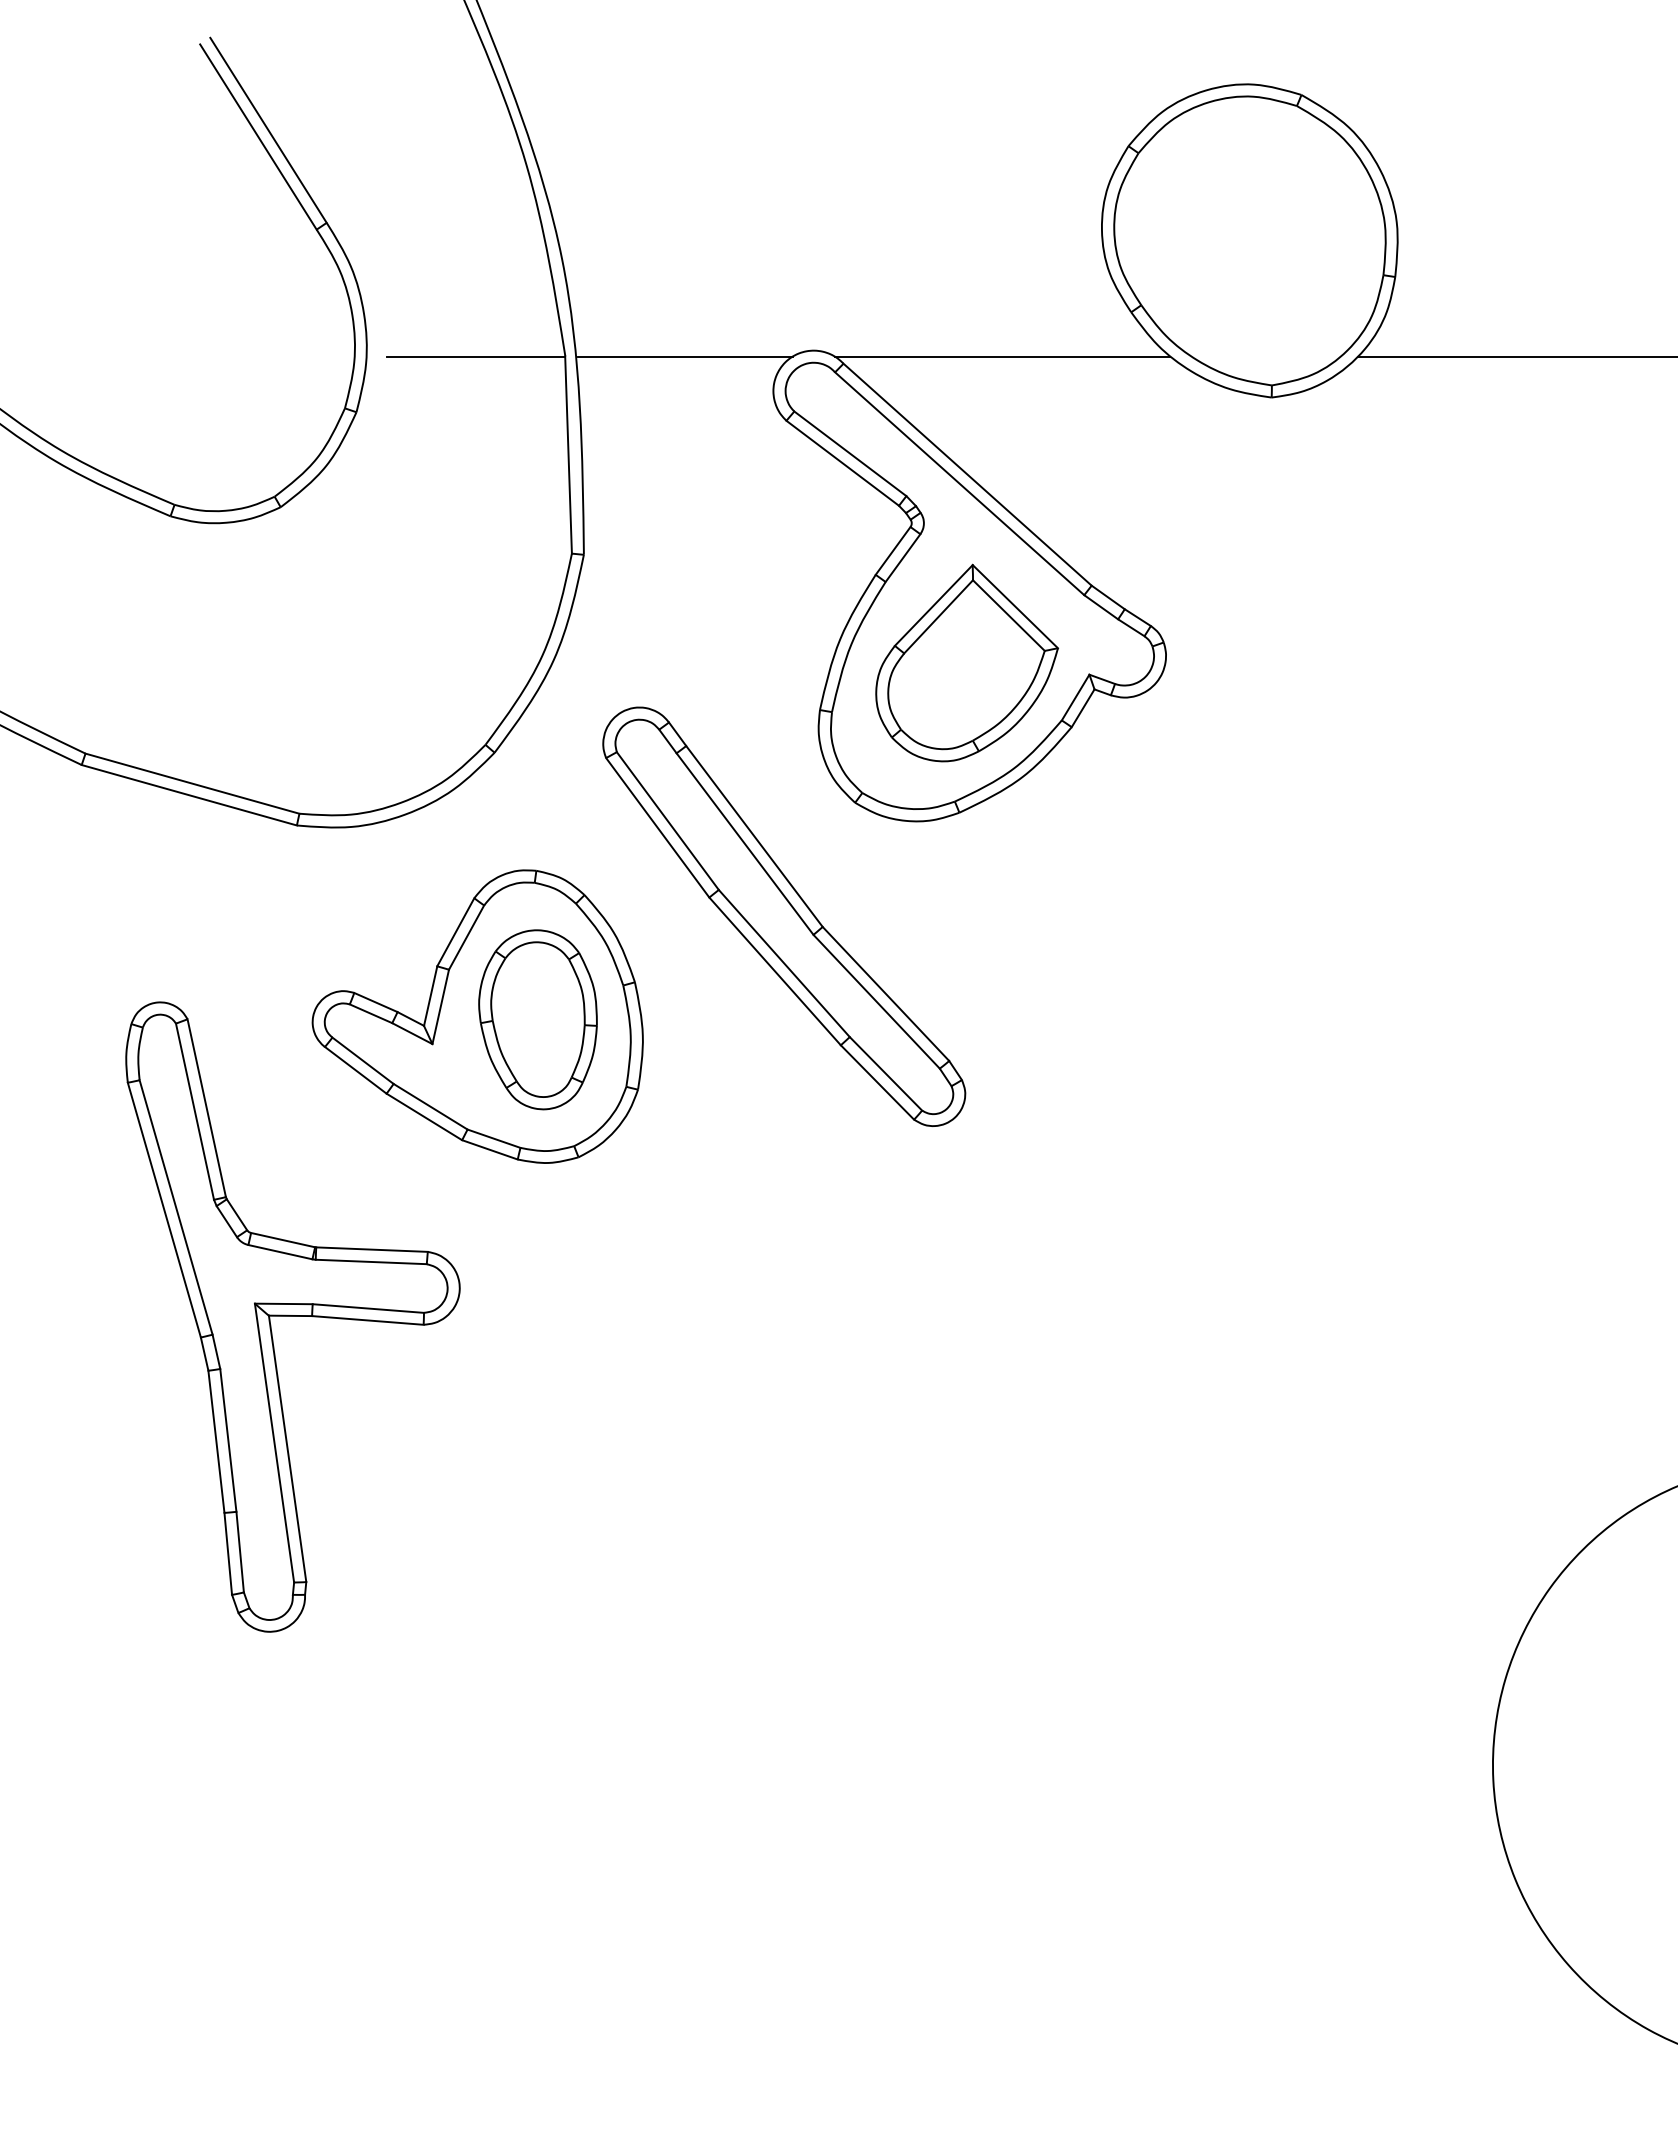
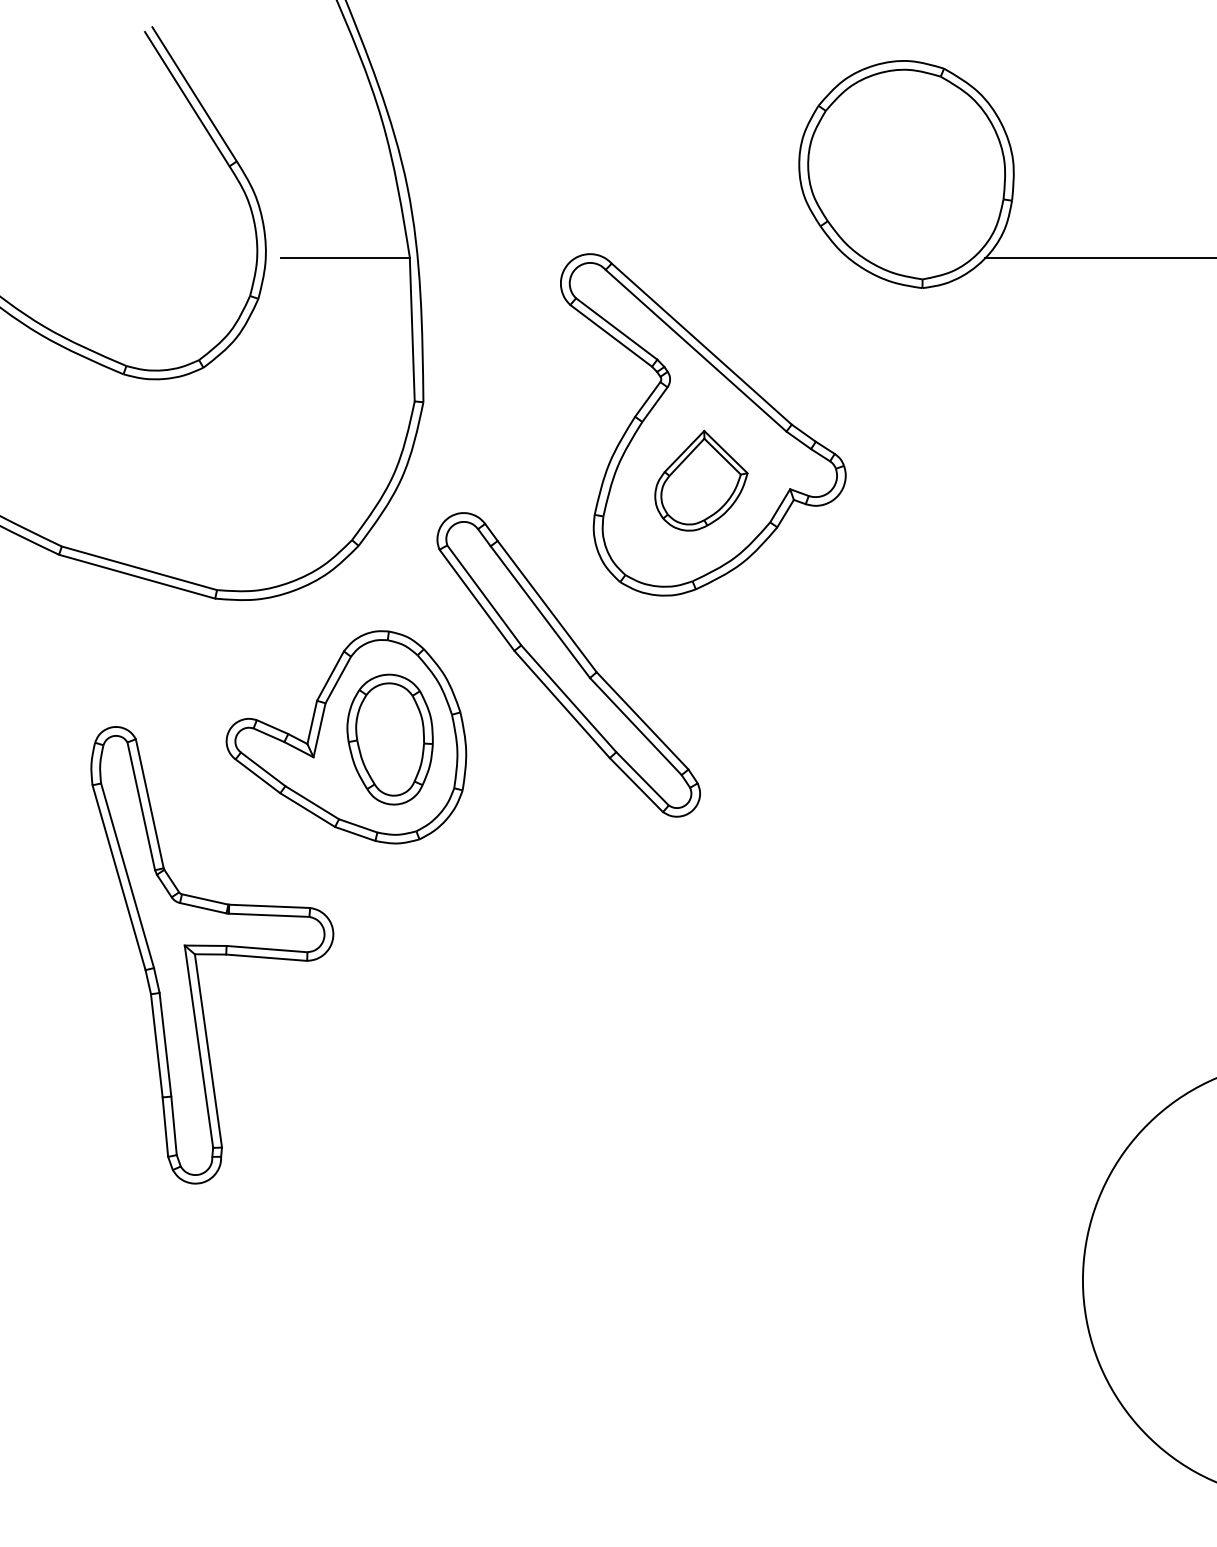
line: (684, 356) -> (496, 258), removed
line: (1002, 356) -> (727, 258), removed
part: (966, 662) -> (701, 480), size x0.7

